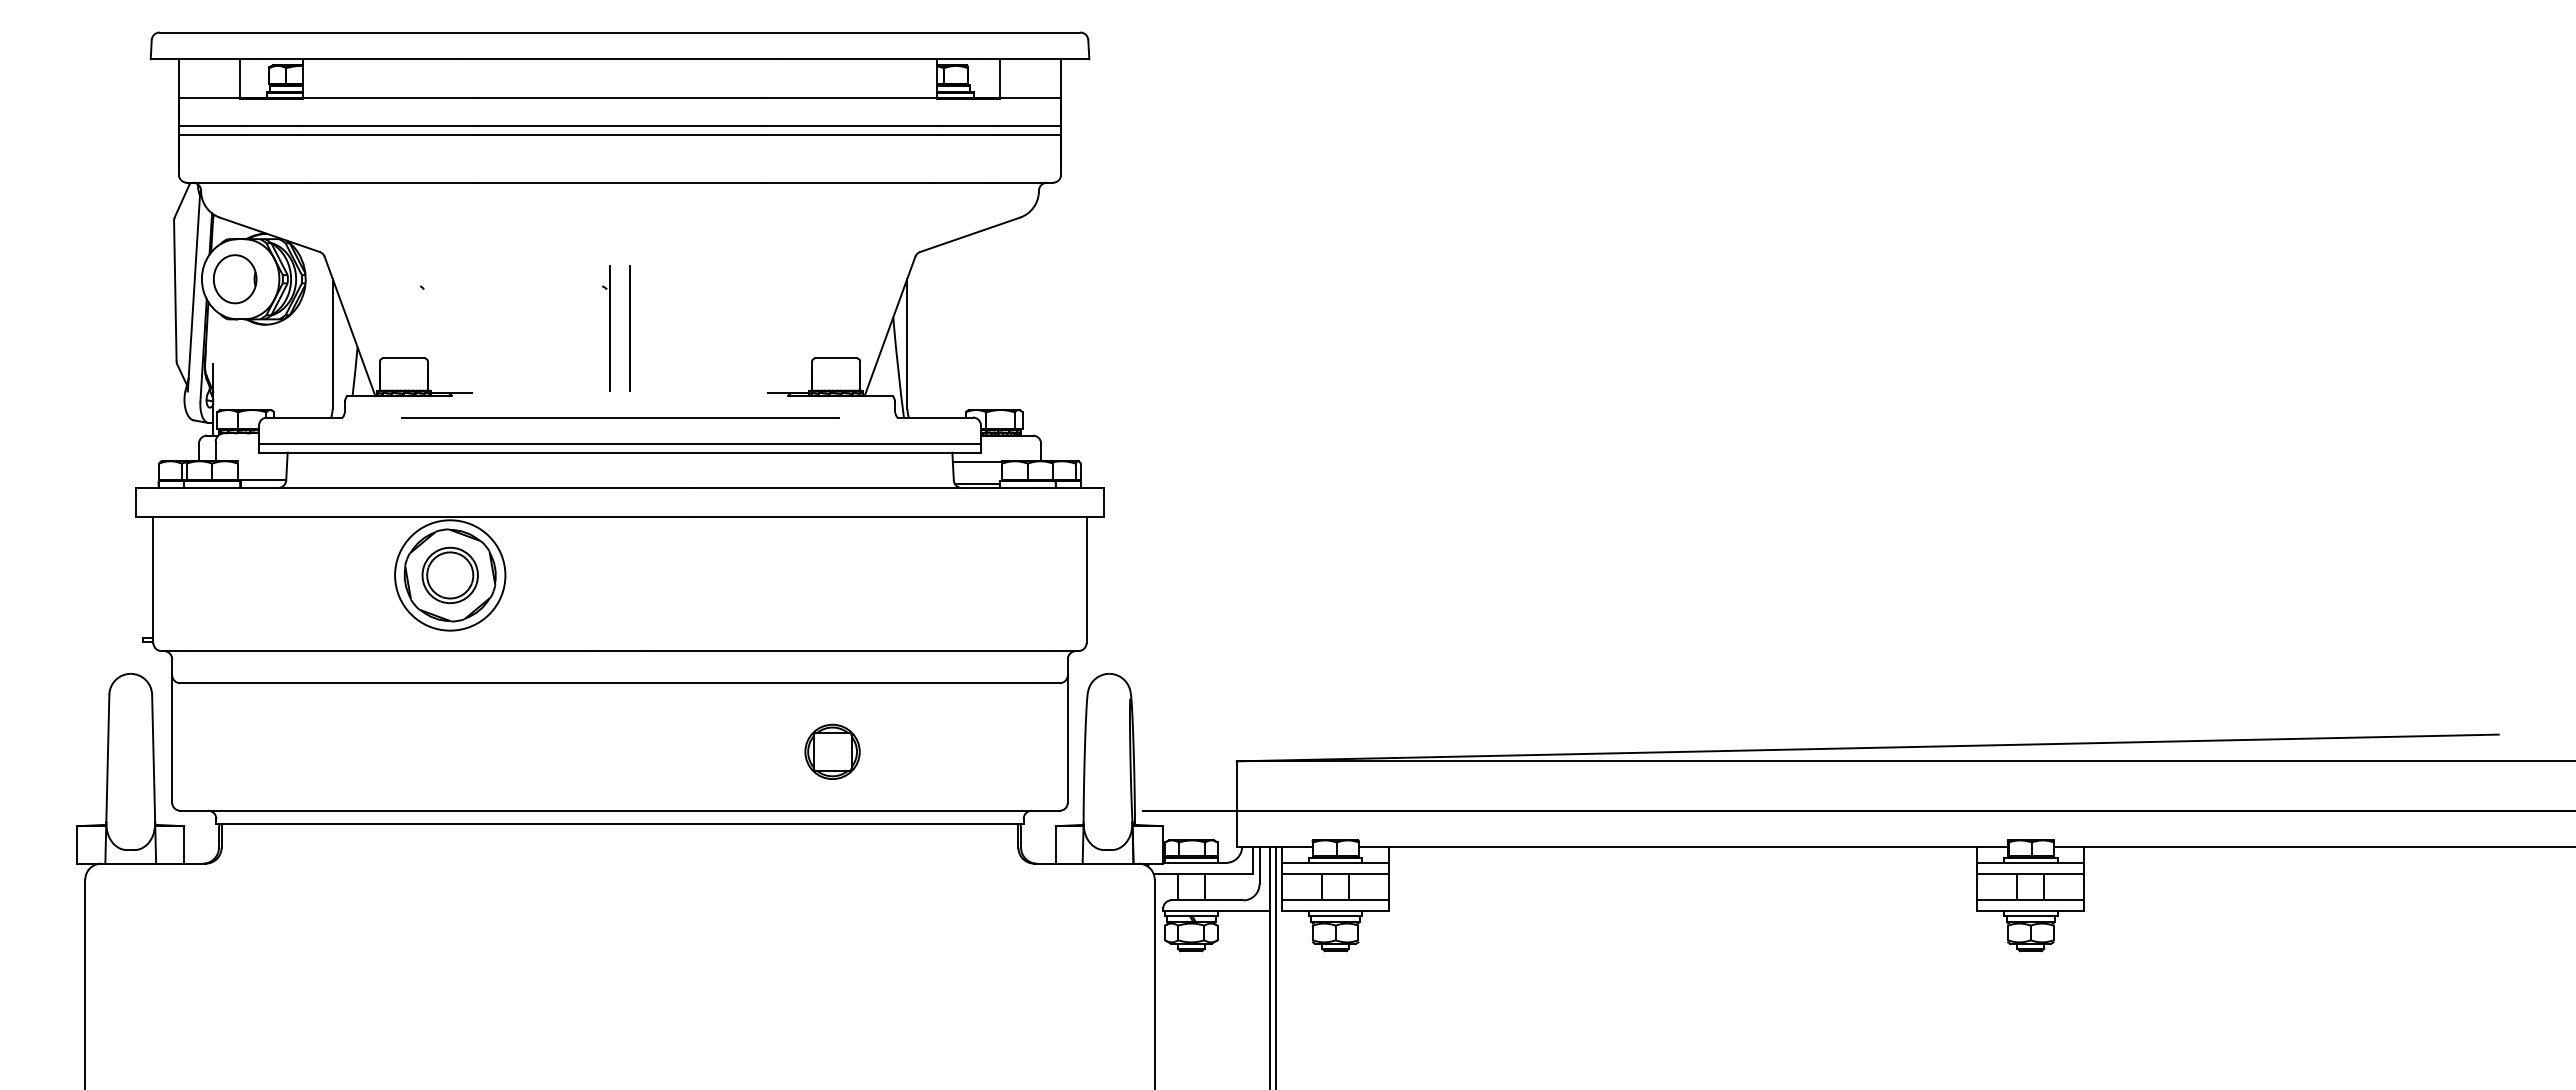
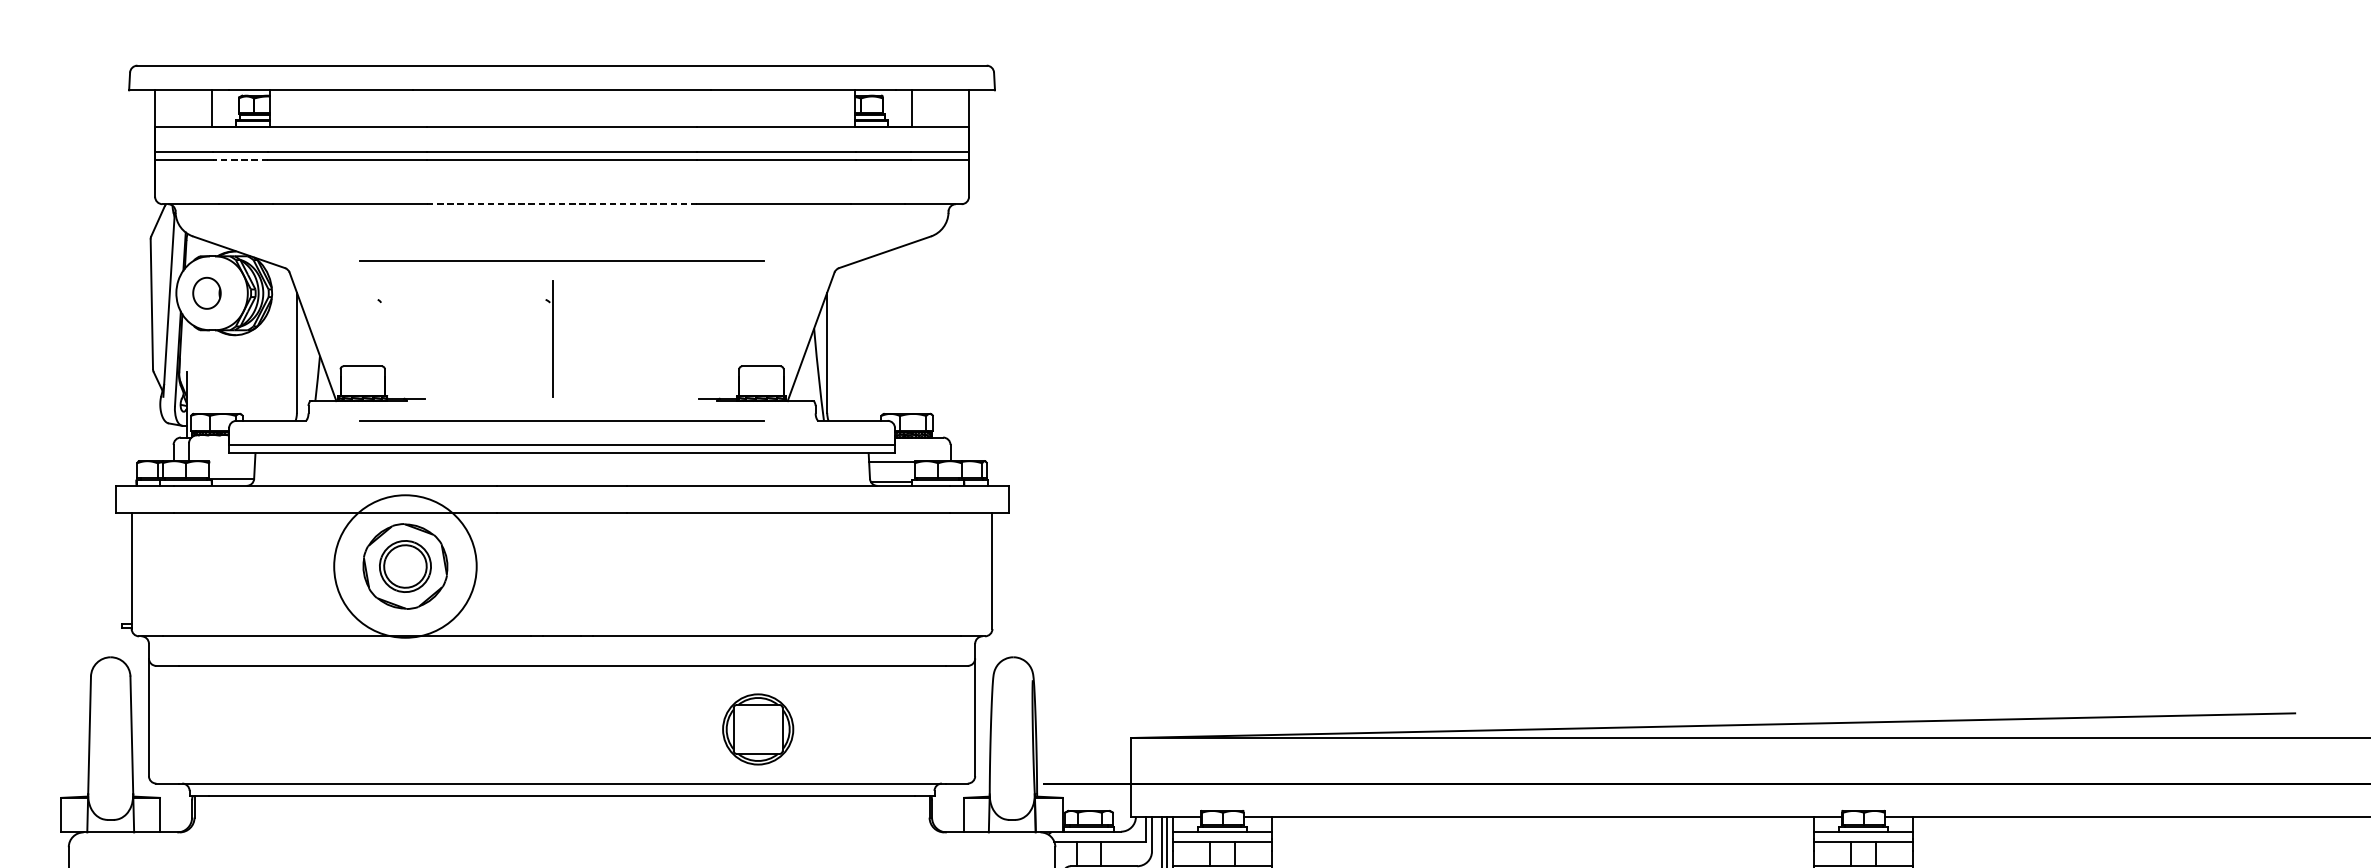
line: (271, 134) -> (240, 159), solid -> dashed
line: (620, 182) -> (562, 204), solid -> dashed
line: (620, 244) -> (562, 261), added
part: (234, 279) -> (206, 293), size x0.7
line: (630, 328) -> (571, 338), removed
circle: (450, 575) -> (405, 566), size x1.4
part: (832, 751) -> (758, 728), size x1.4

